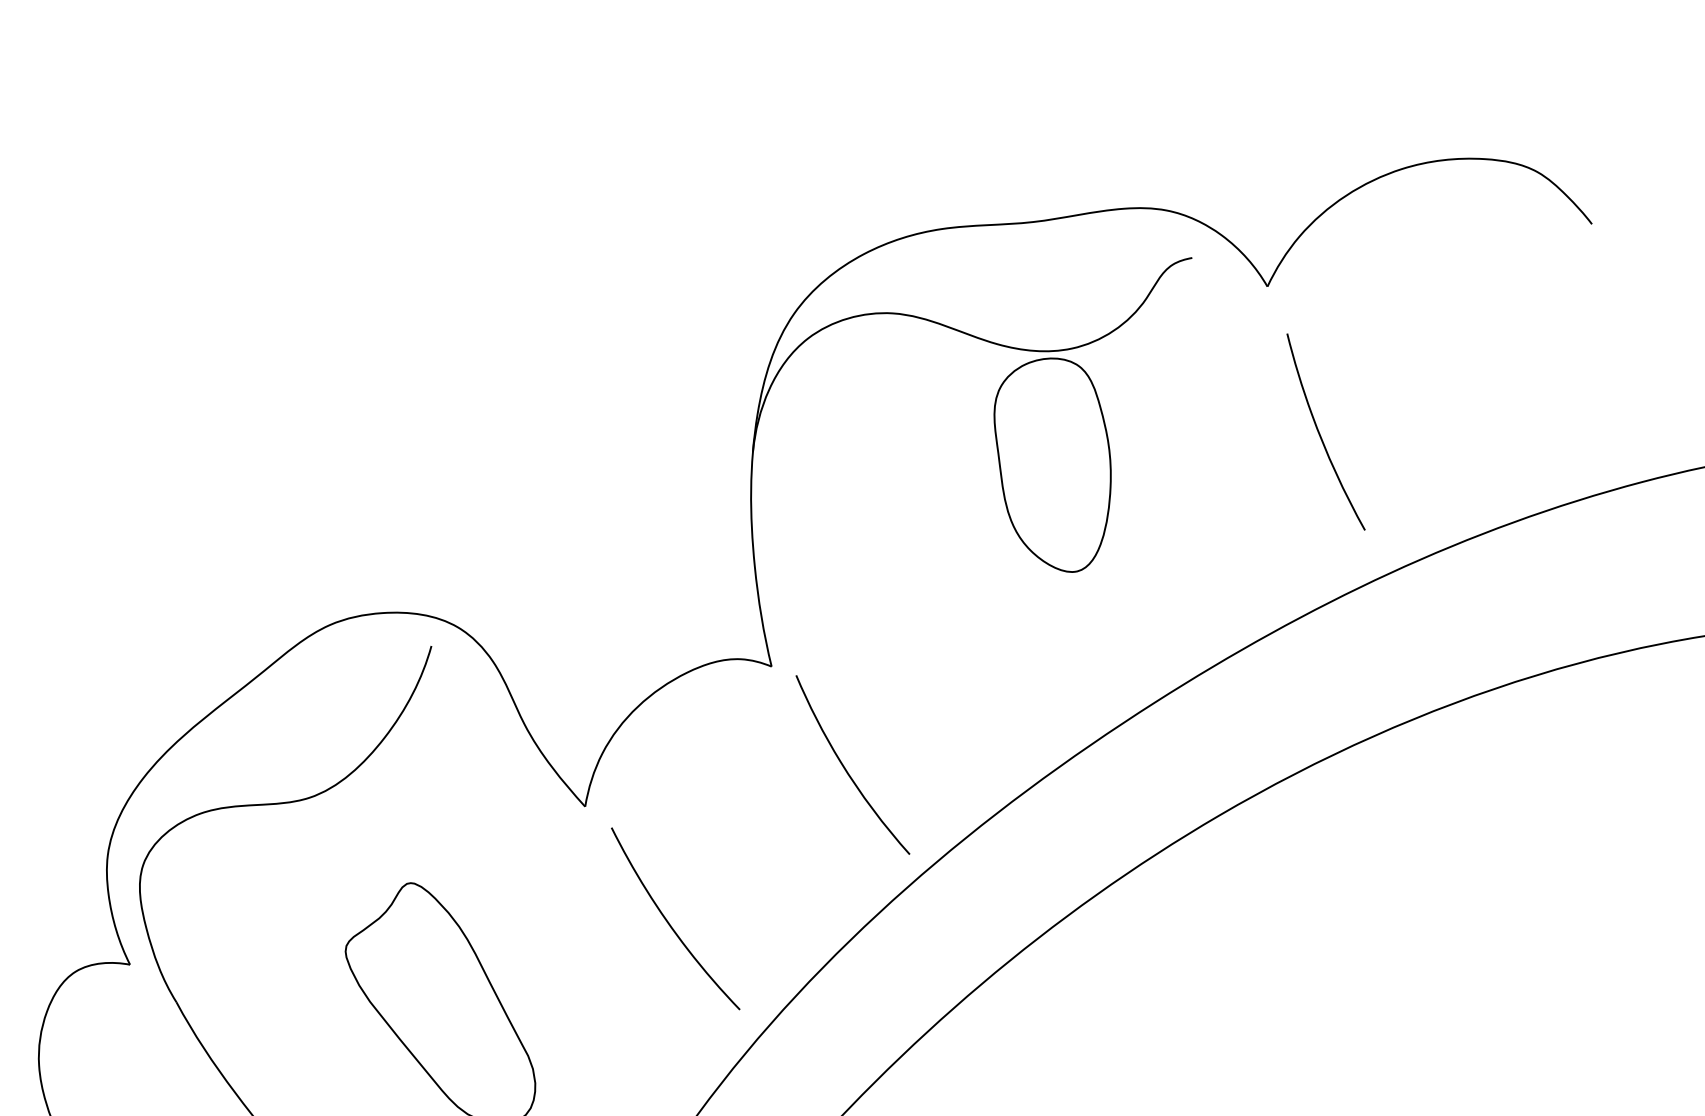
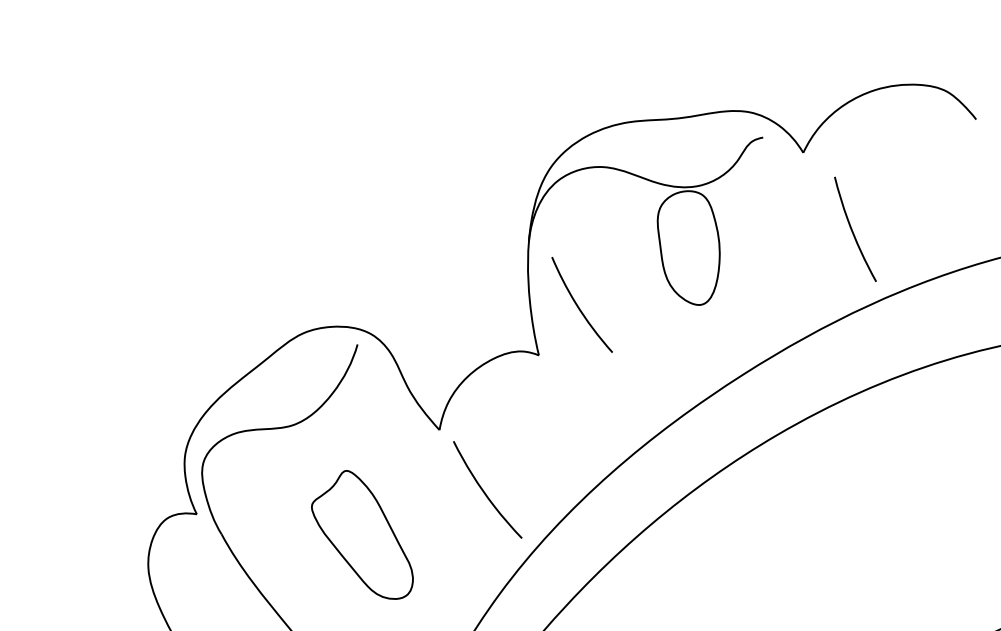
curve: (1320, 430) -> (852, 228), moved
curve: (845, 766) -> (578, 305), moved

